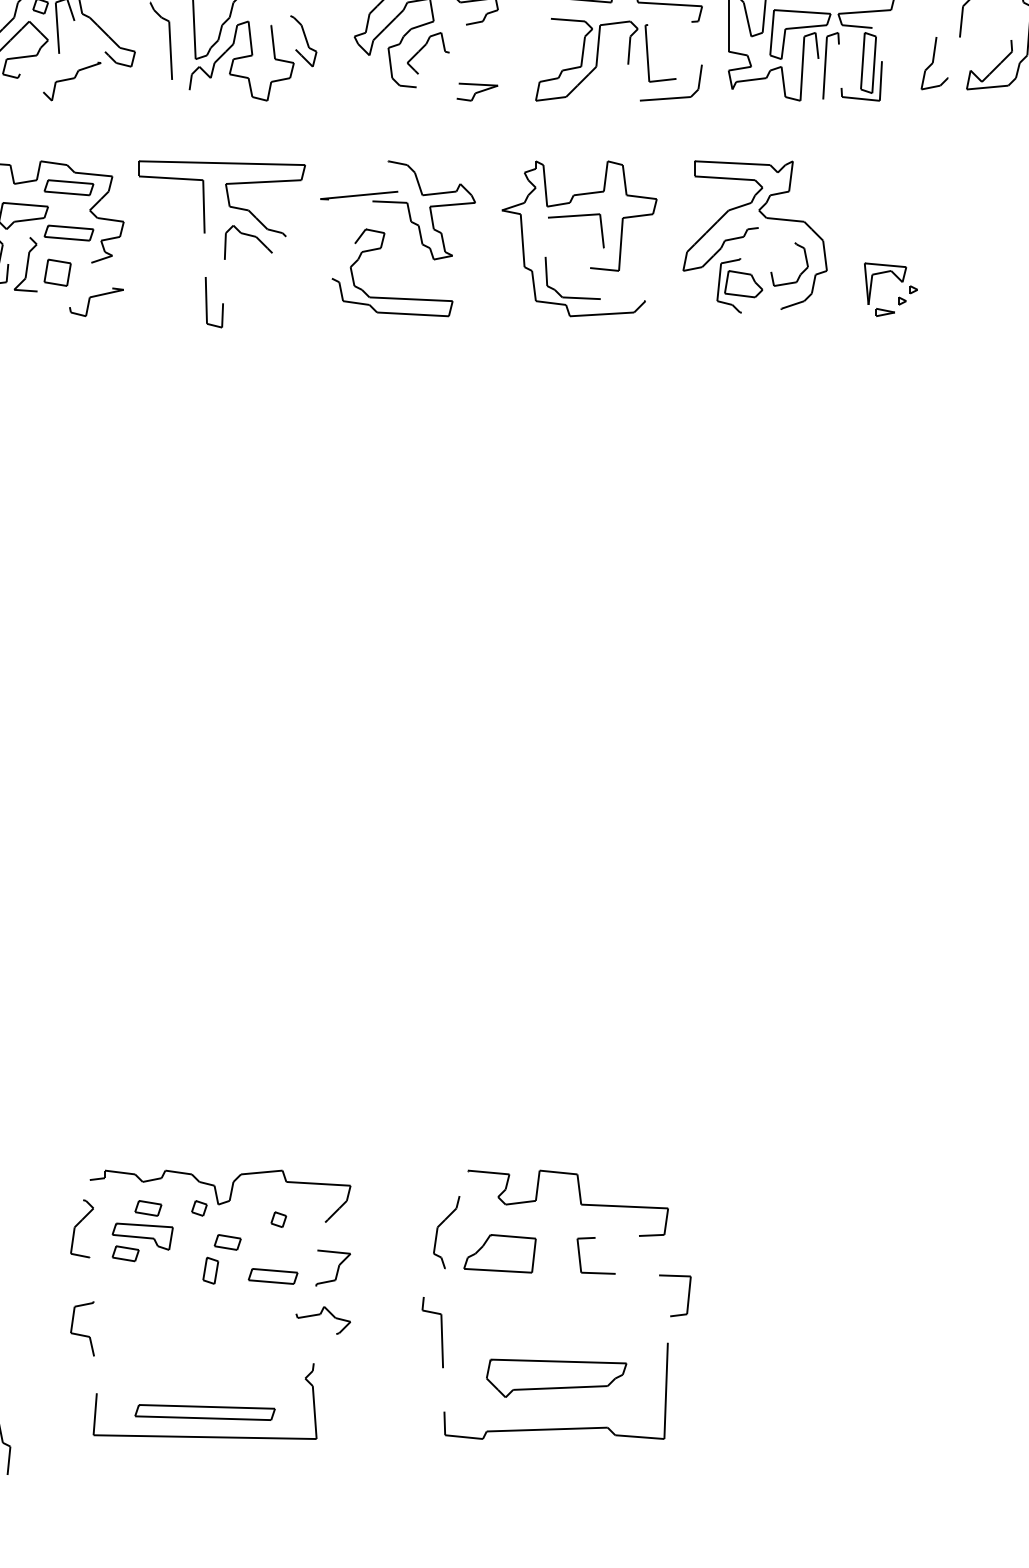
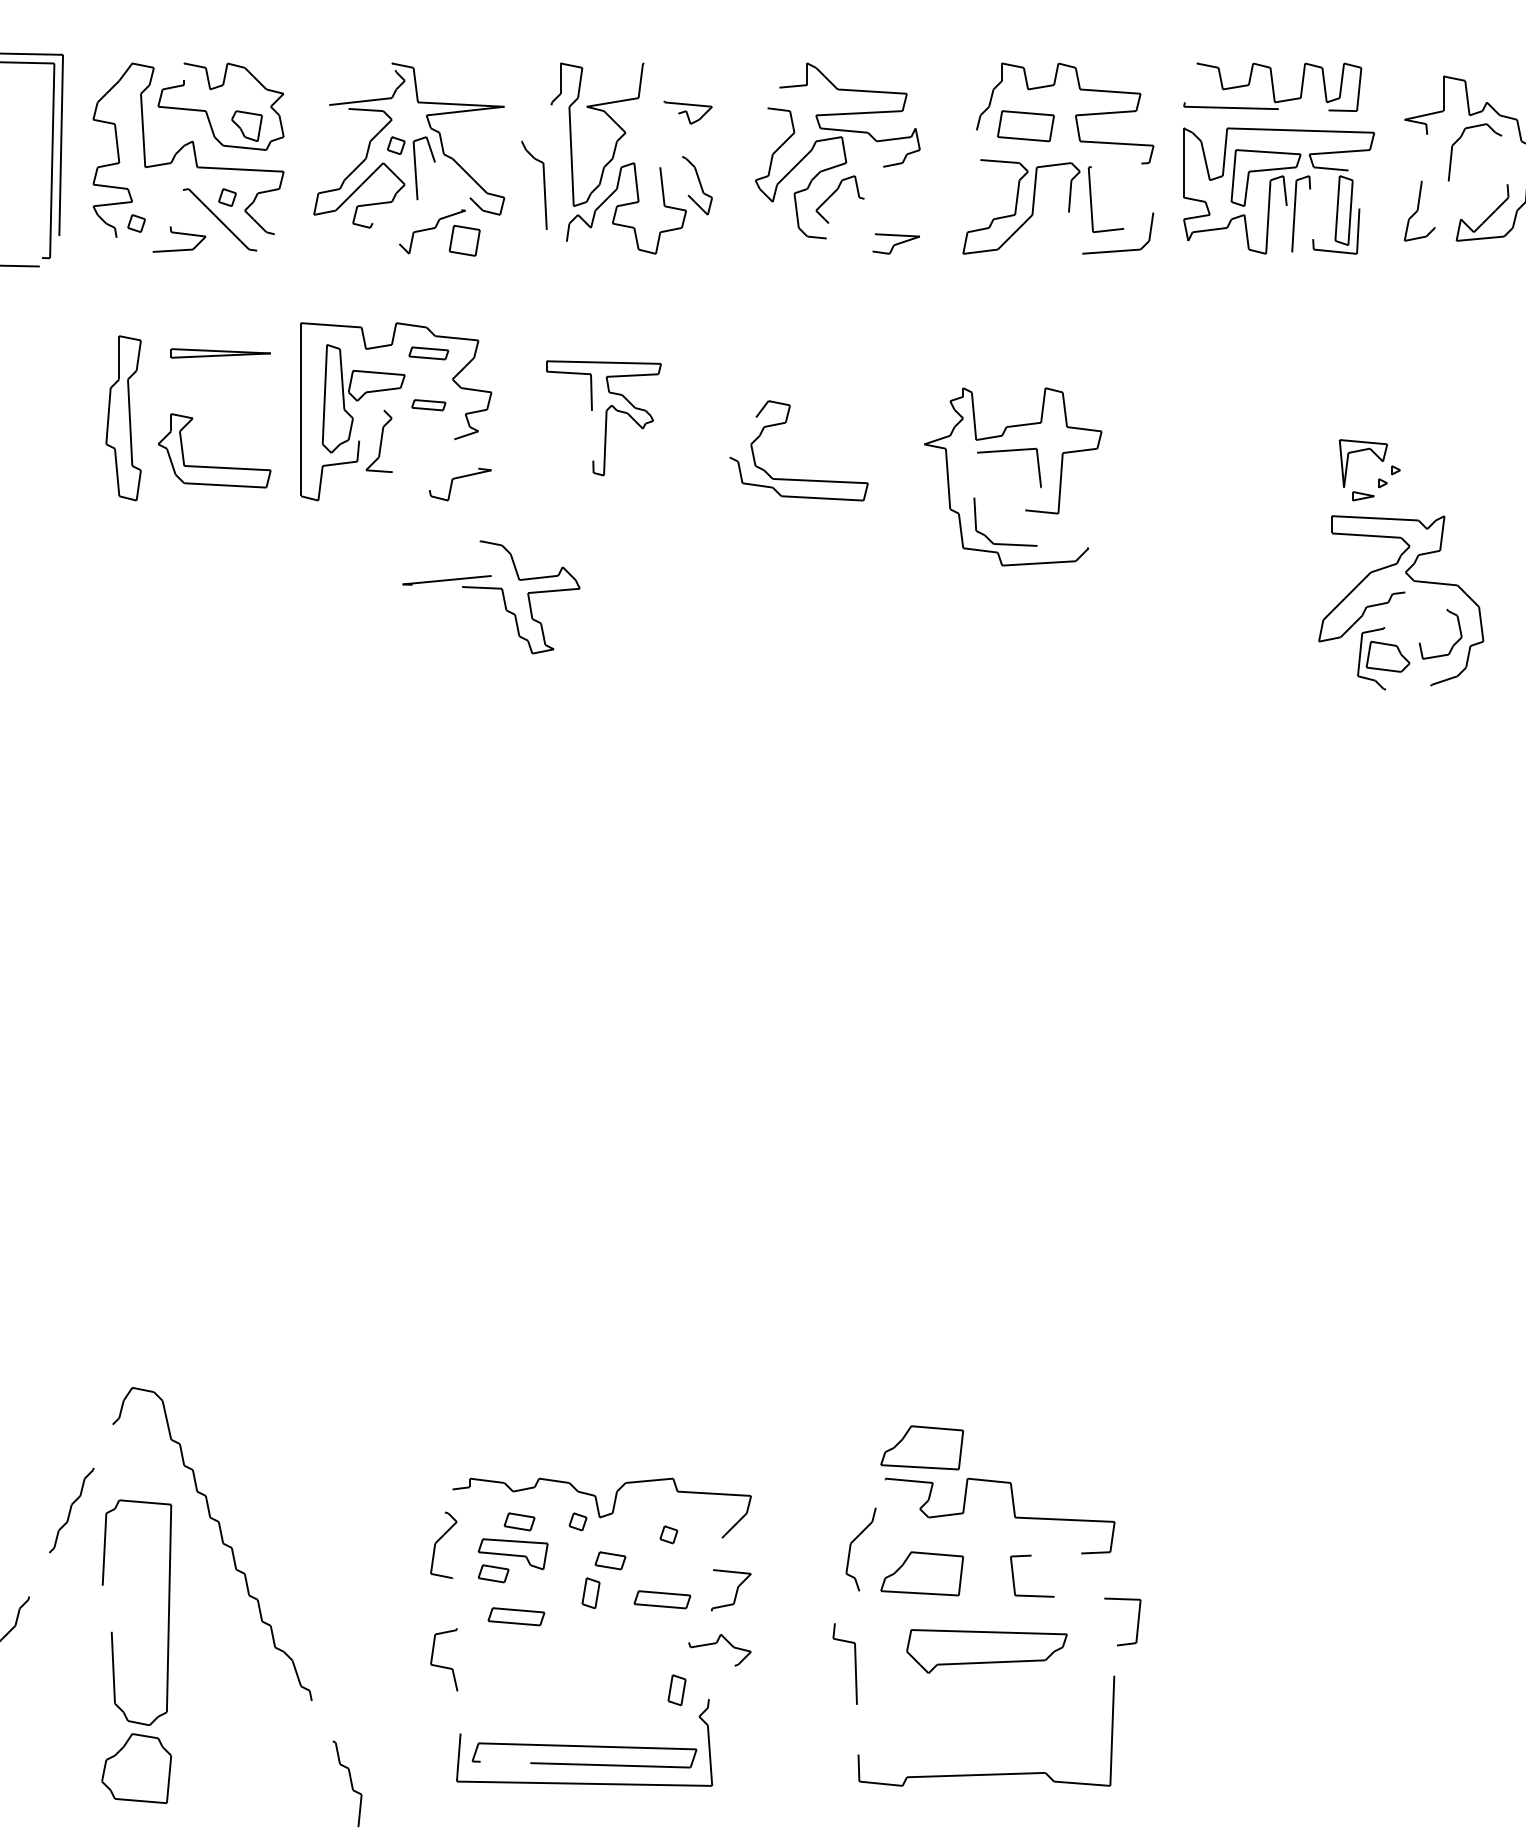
part: (68, 187) -> (428, 353), size x0.7
part: (398, 203) -> (491, 589), moved
part: (579, 216) -> (1013, 451), moved
part: (753, 229) -> (1399, 594), moved
part: (68, 232) -> (428, 404), size x0.6
part: (221, 244) -> (603, 418), size x0.6
part: (57, 272) -> (464, 240), moved
part: (499, 1143) -> (921, 1447), added
part: (145, 1291) -> (516, 1616), added
part: (285, 1355) -> (676, 1690), added
part: (556, 1378) -> (986, 1651), moved
part: (205, 1412) -> (584, 1755), size x1.4

